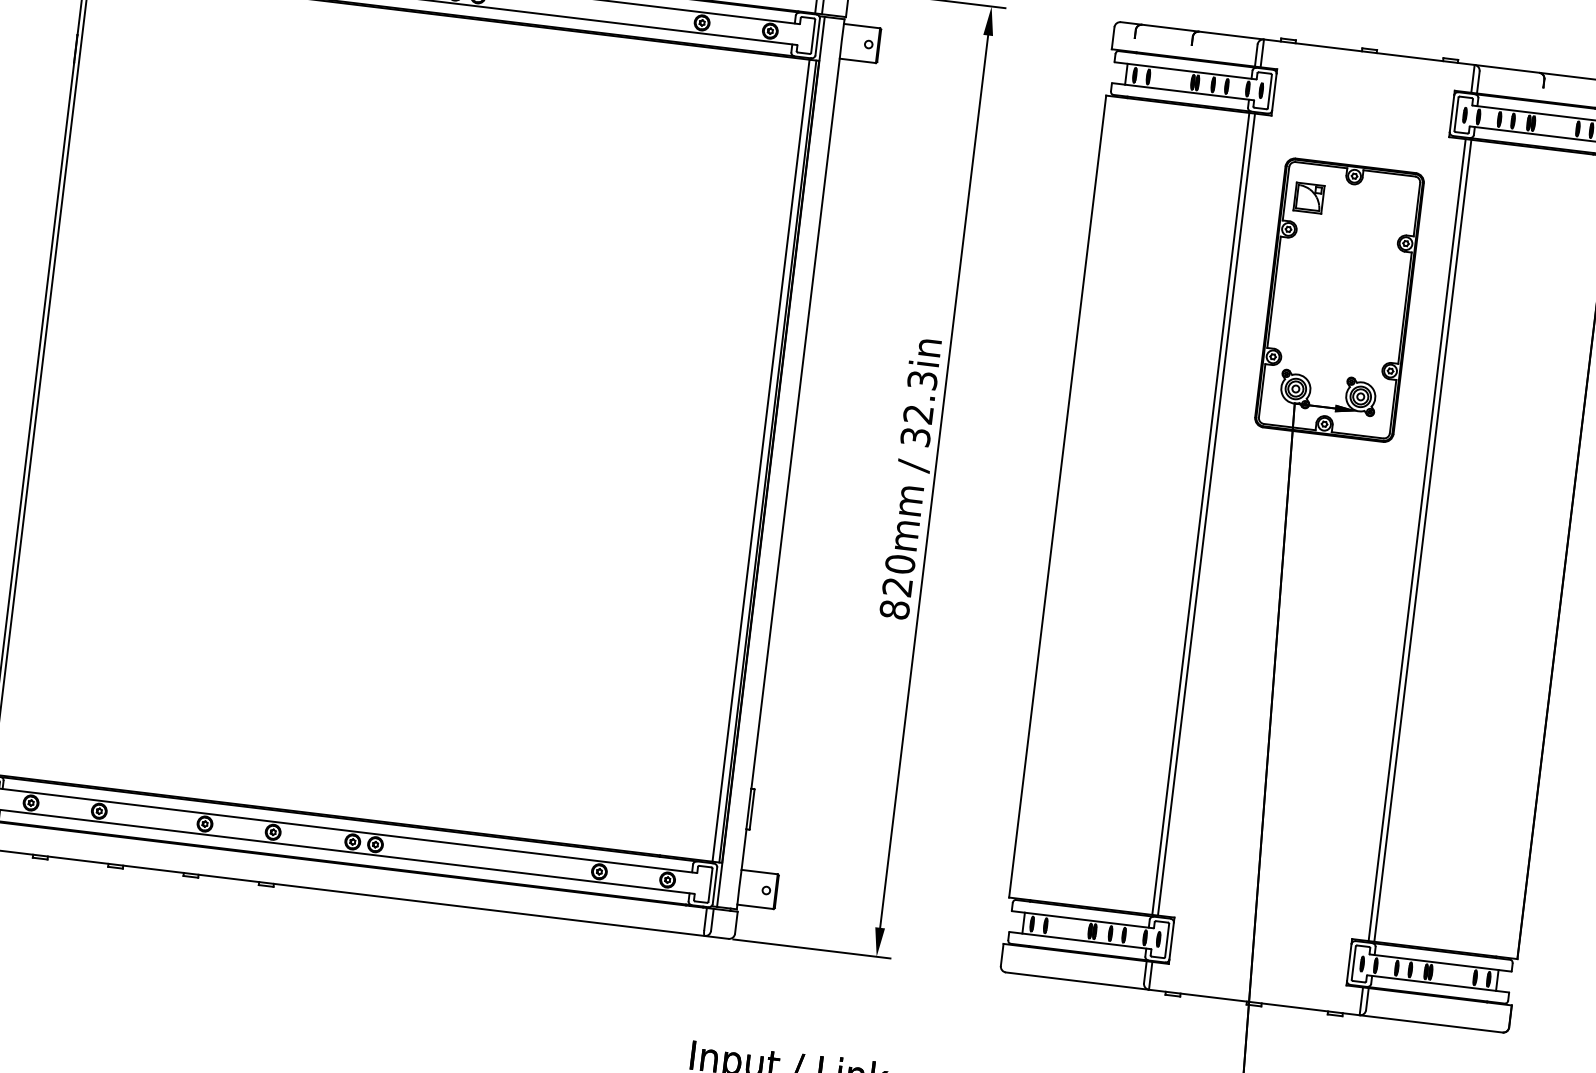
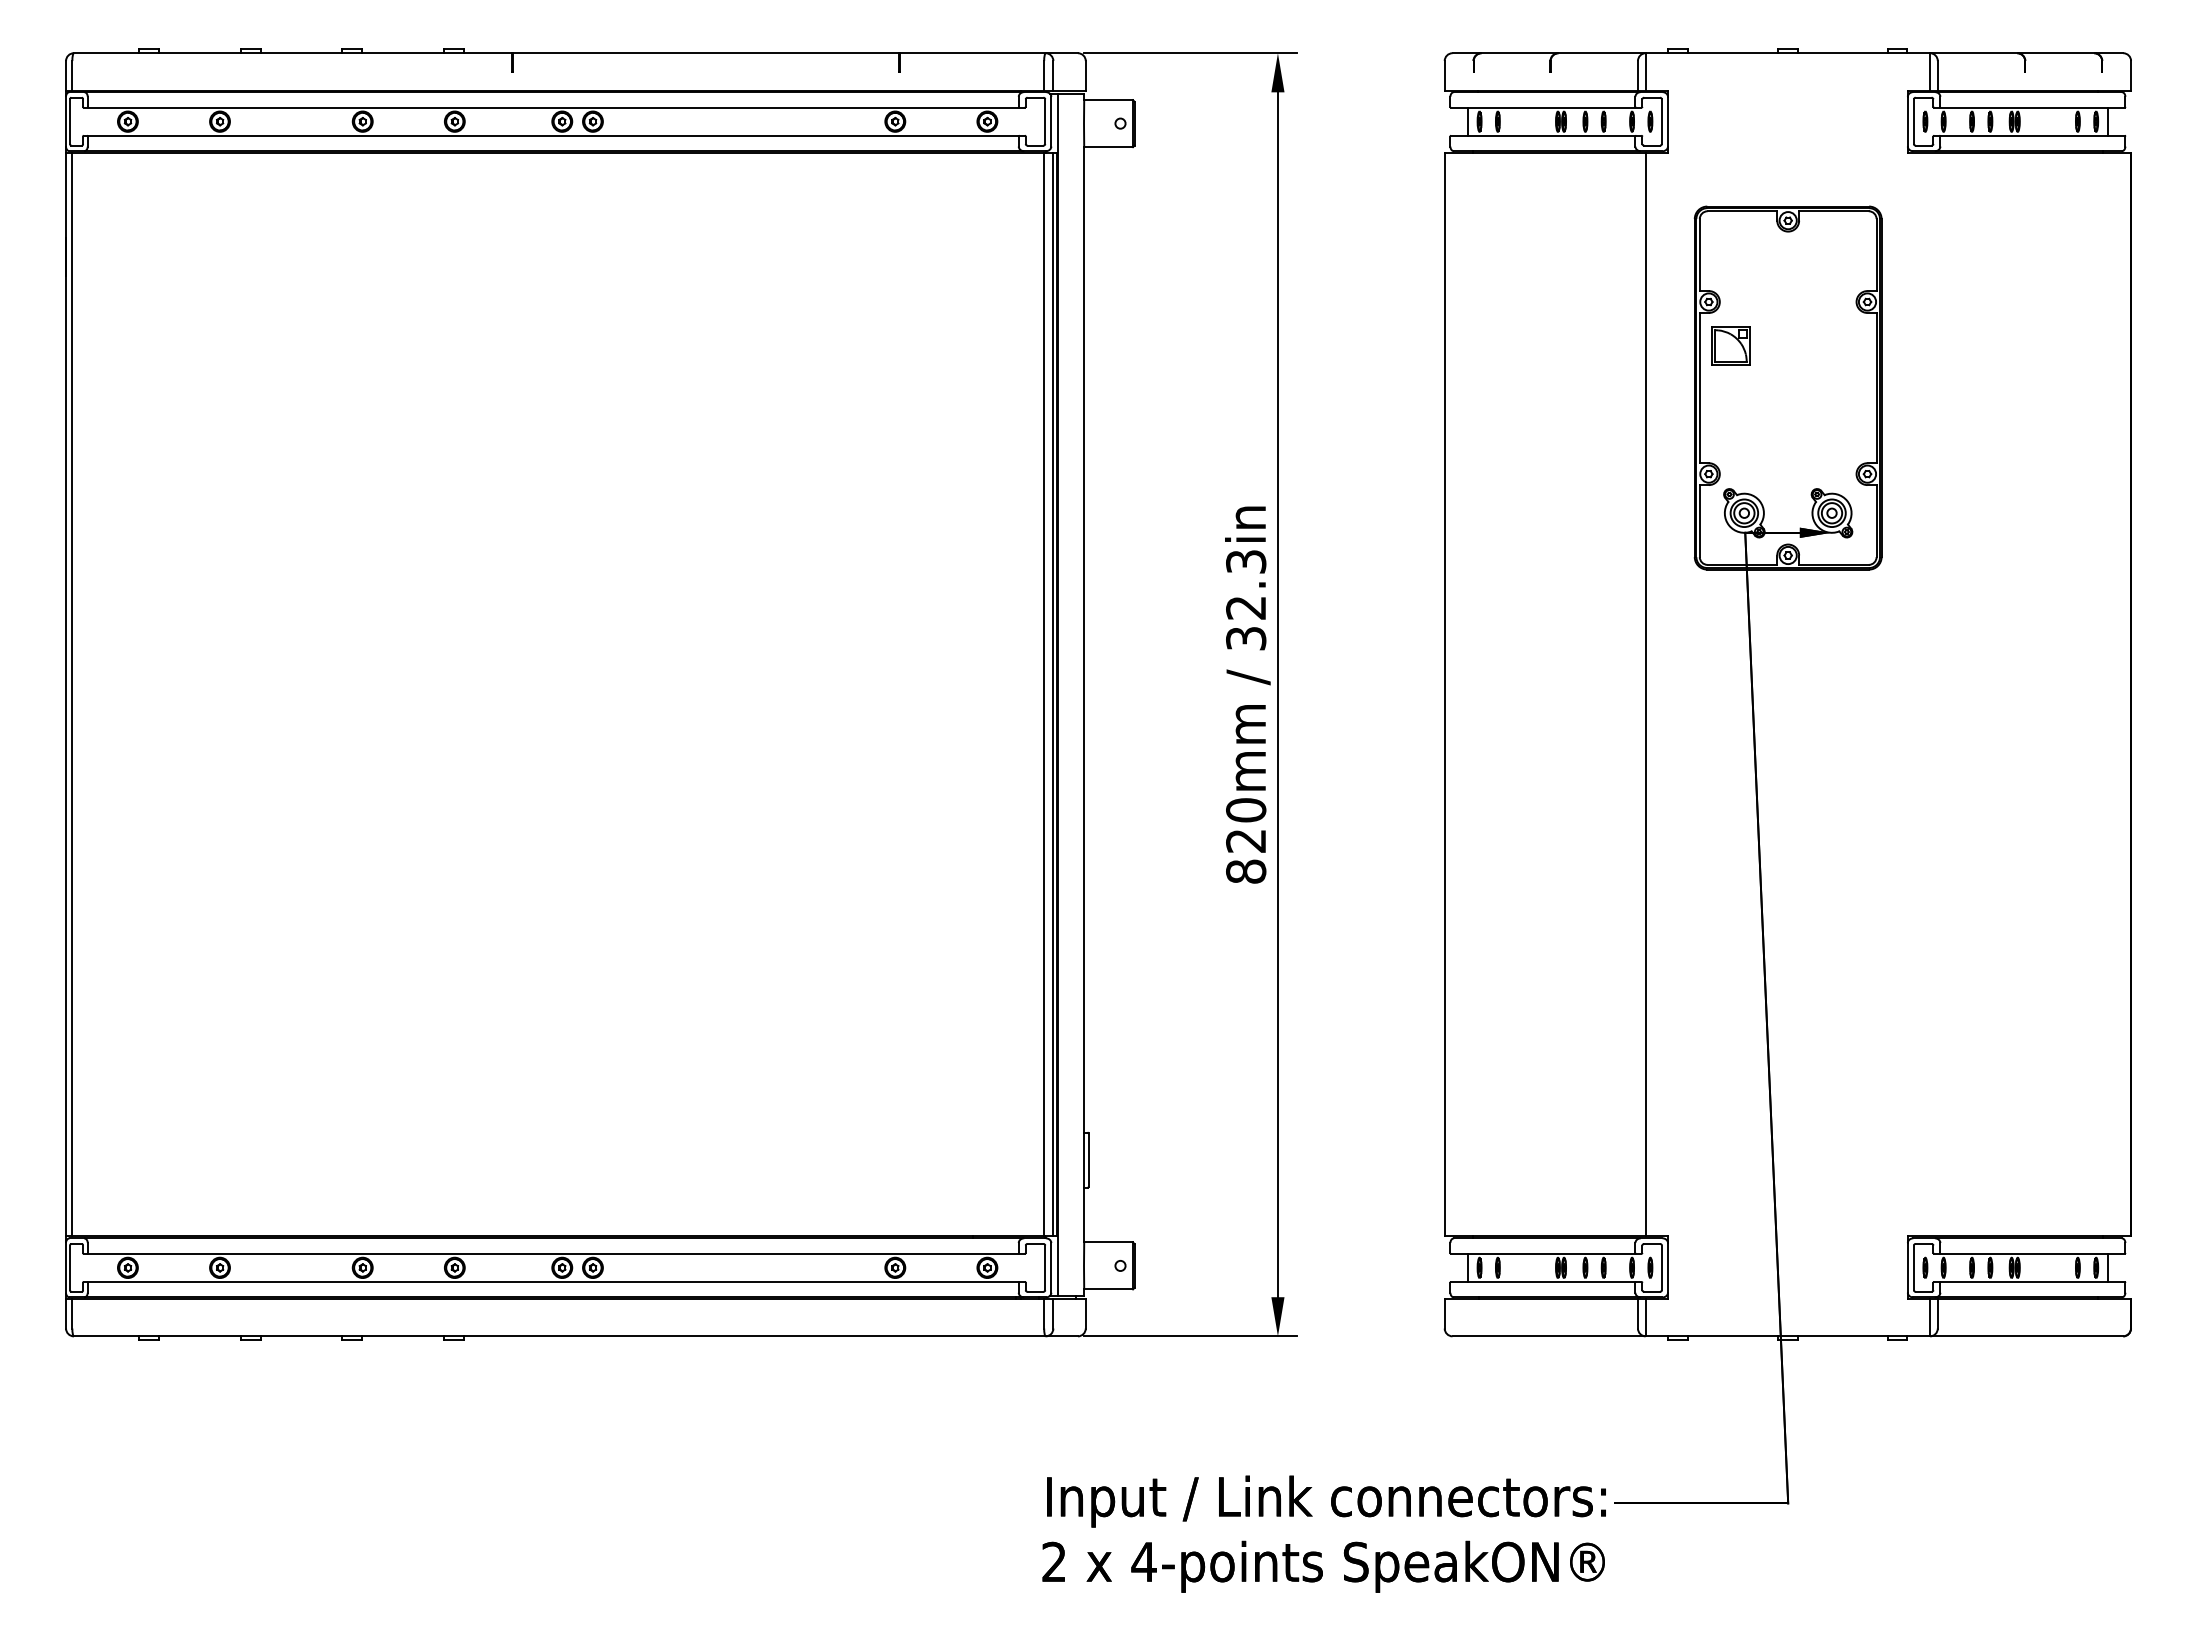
part: (1308, 197) -> (1730, 345), moved
line: (1201, 513) -> (1638, 694), removed
line: (1417, 539) -> (1930, 694), removed
line: (1422, 540) -> (1937, 694), removed

